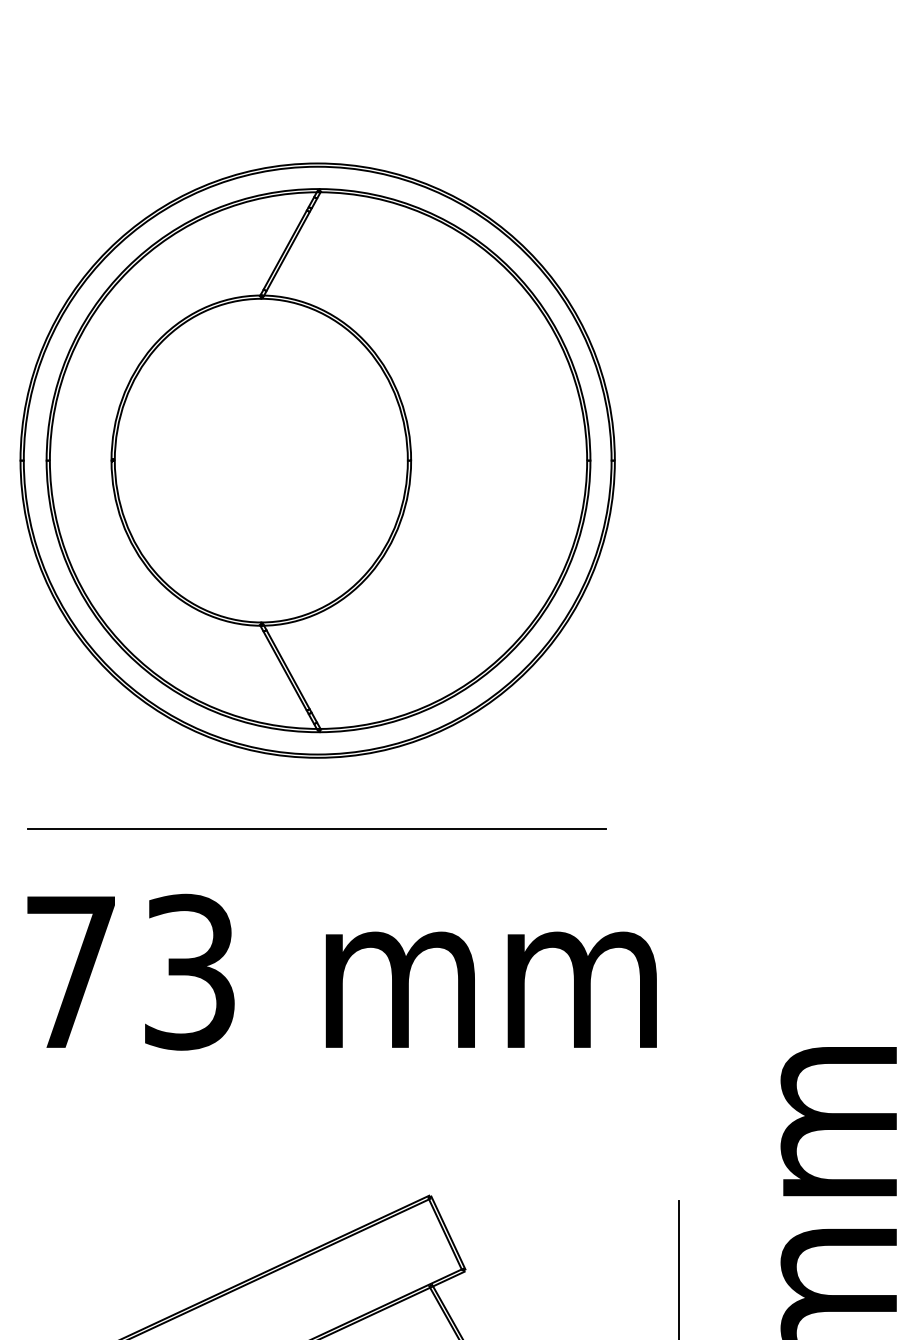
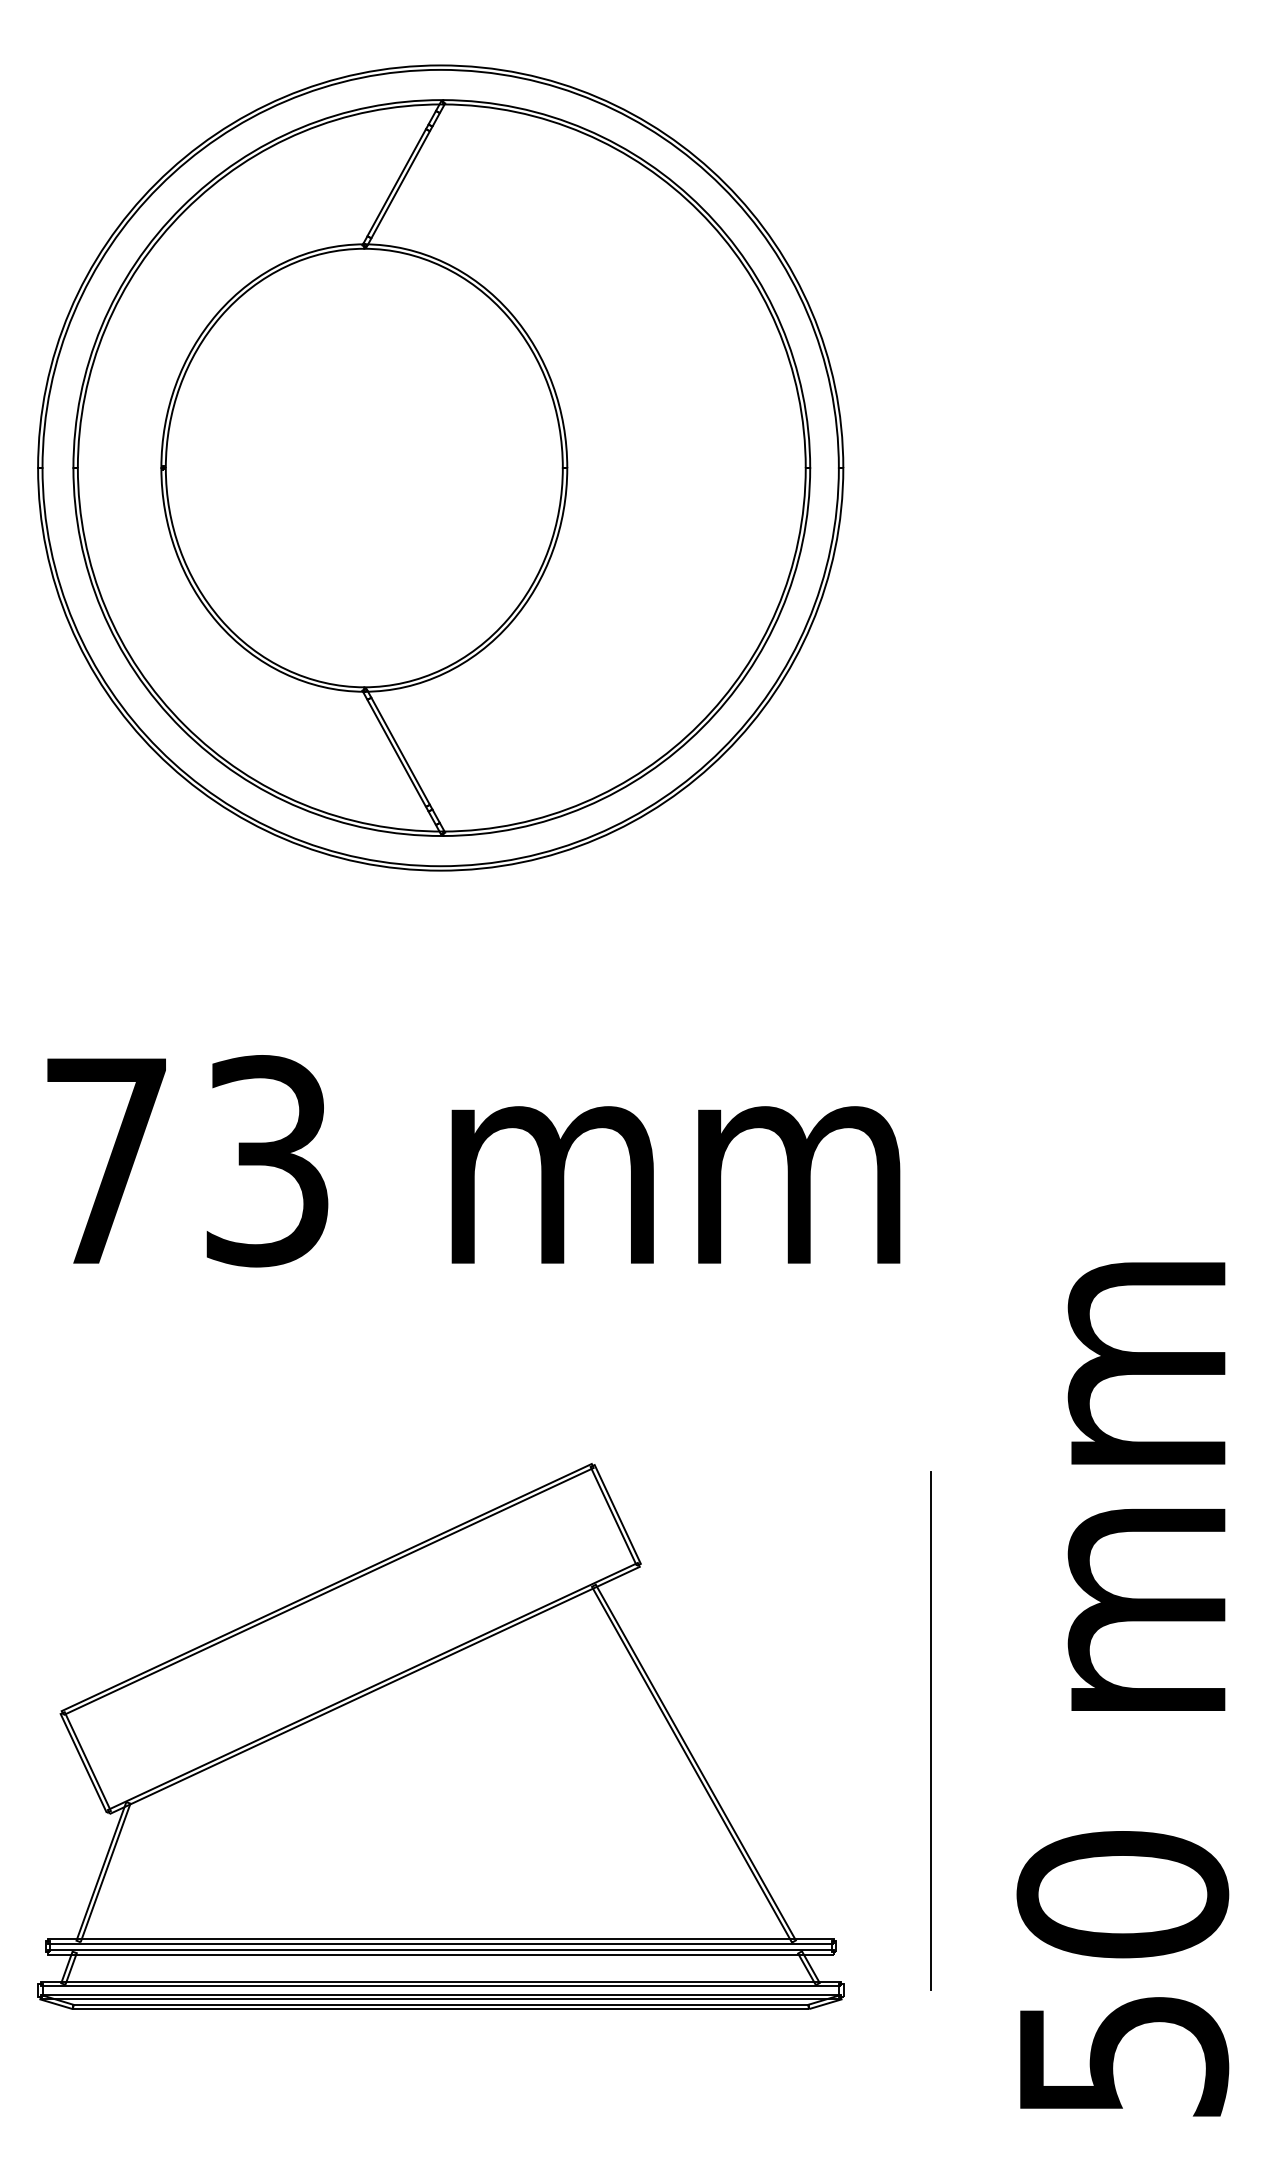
line: (316, 829) -> (439, 967), removed

